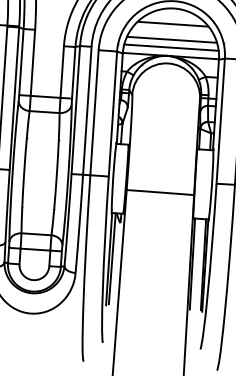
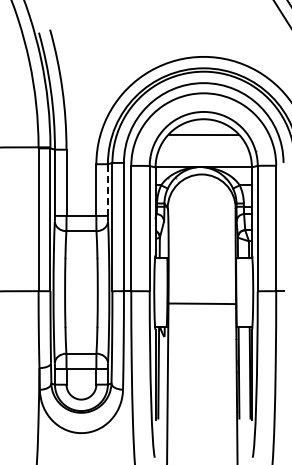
line: (171, 39) -> (203, 150), removed
line: (171, 47) -> (203, 158), removed
line: (73, 73) -> (107, 190), solid -> dashed

